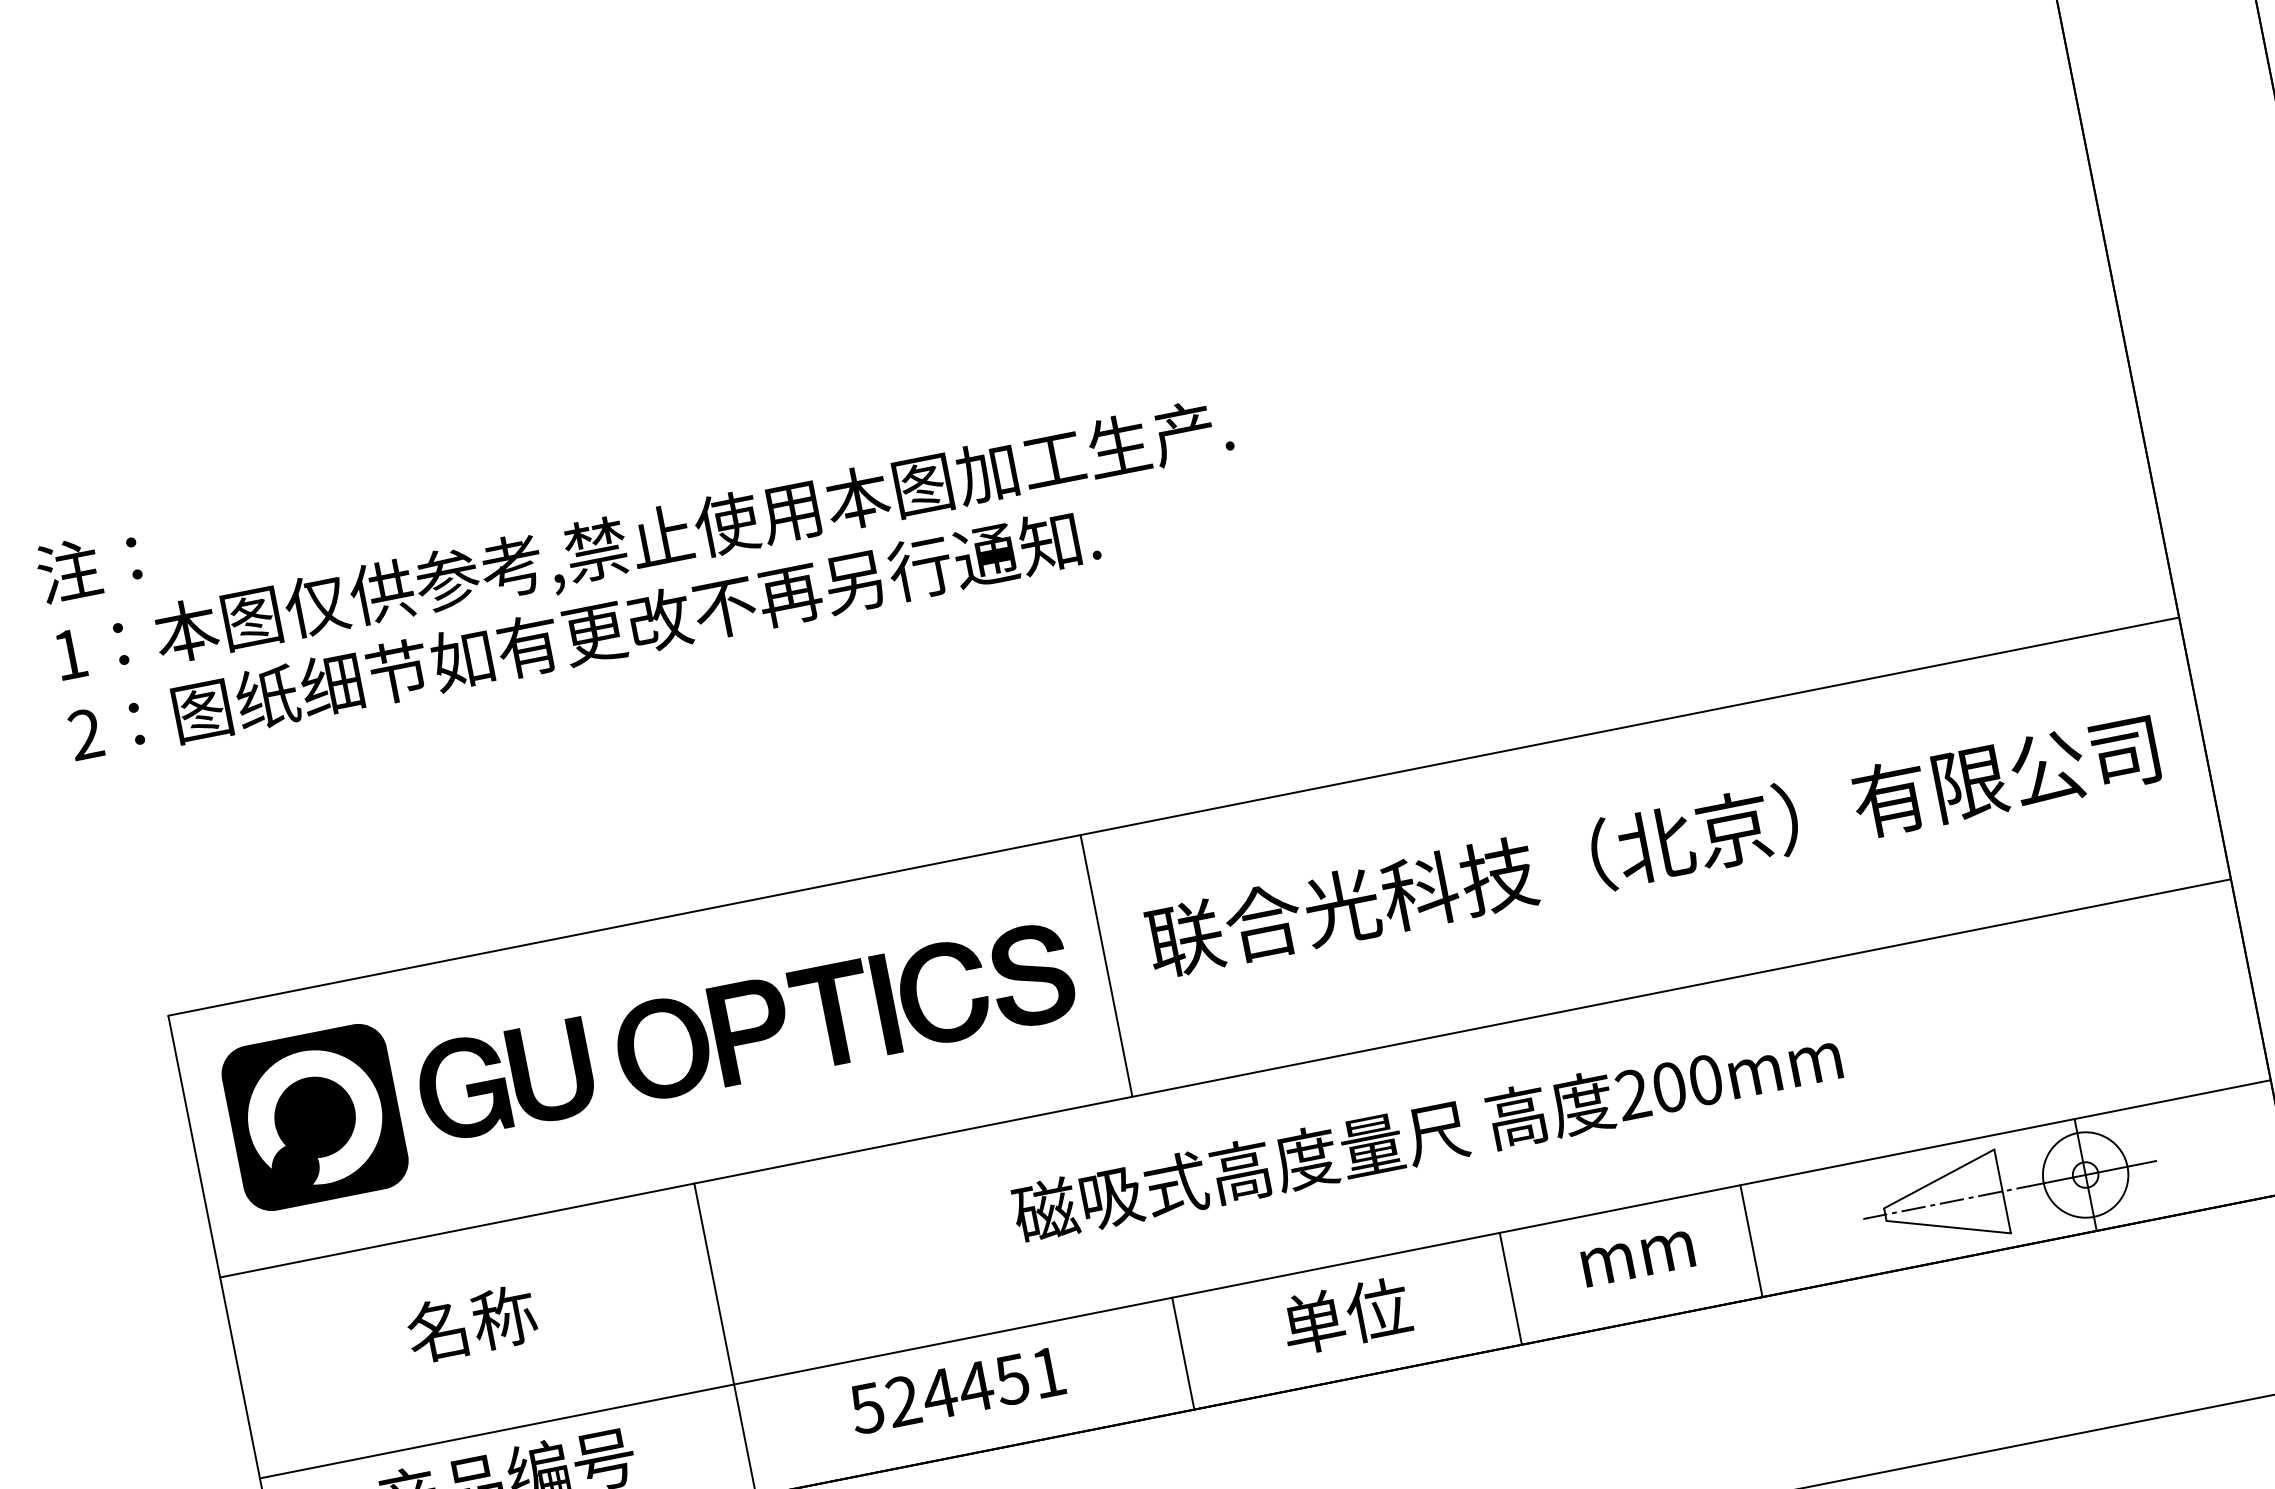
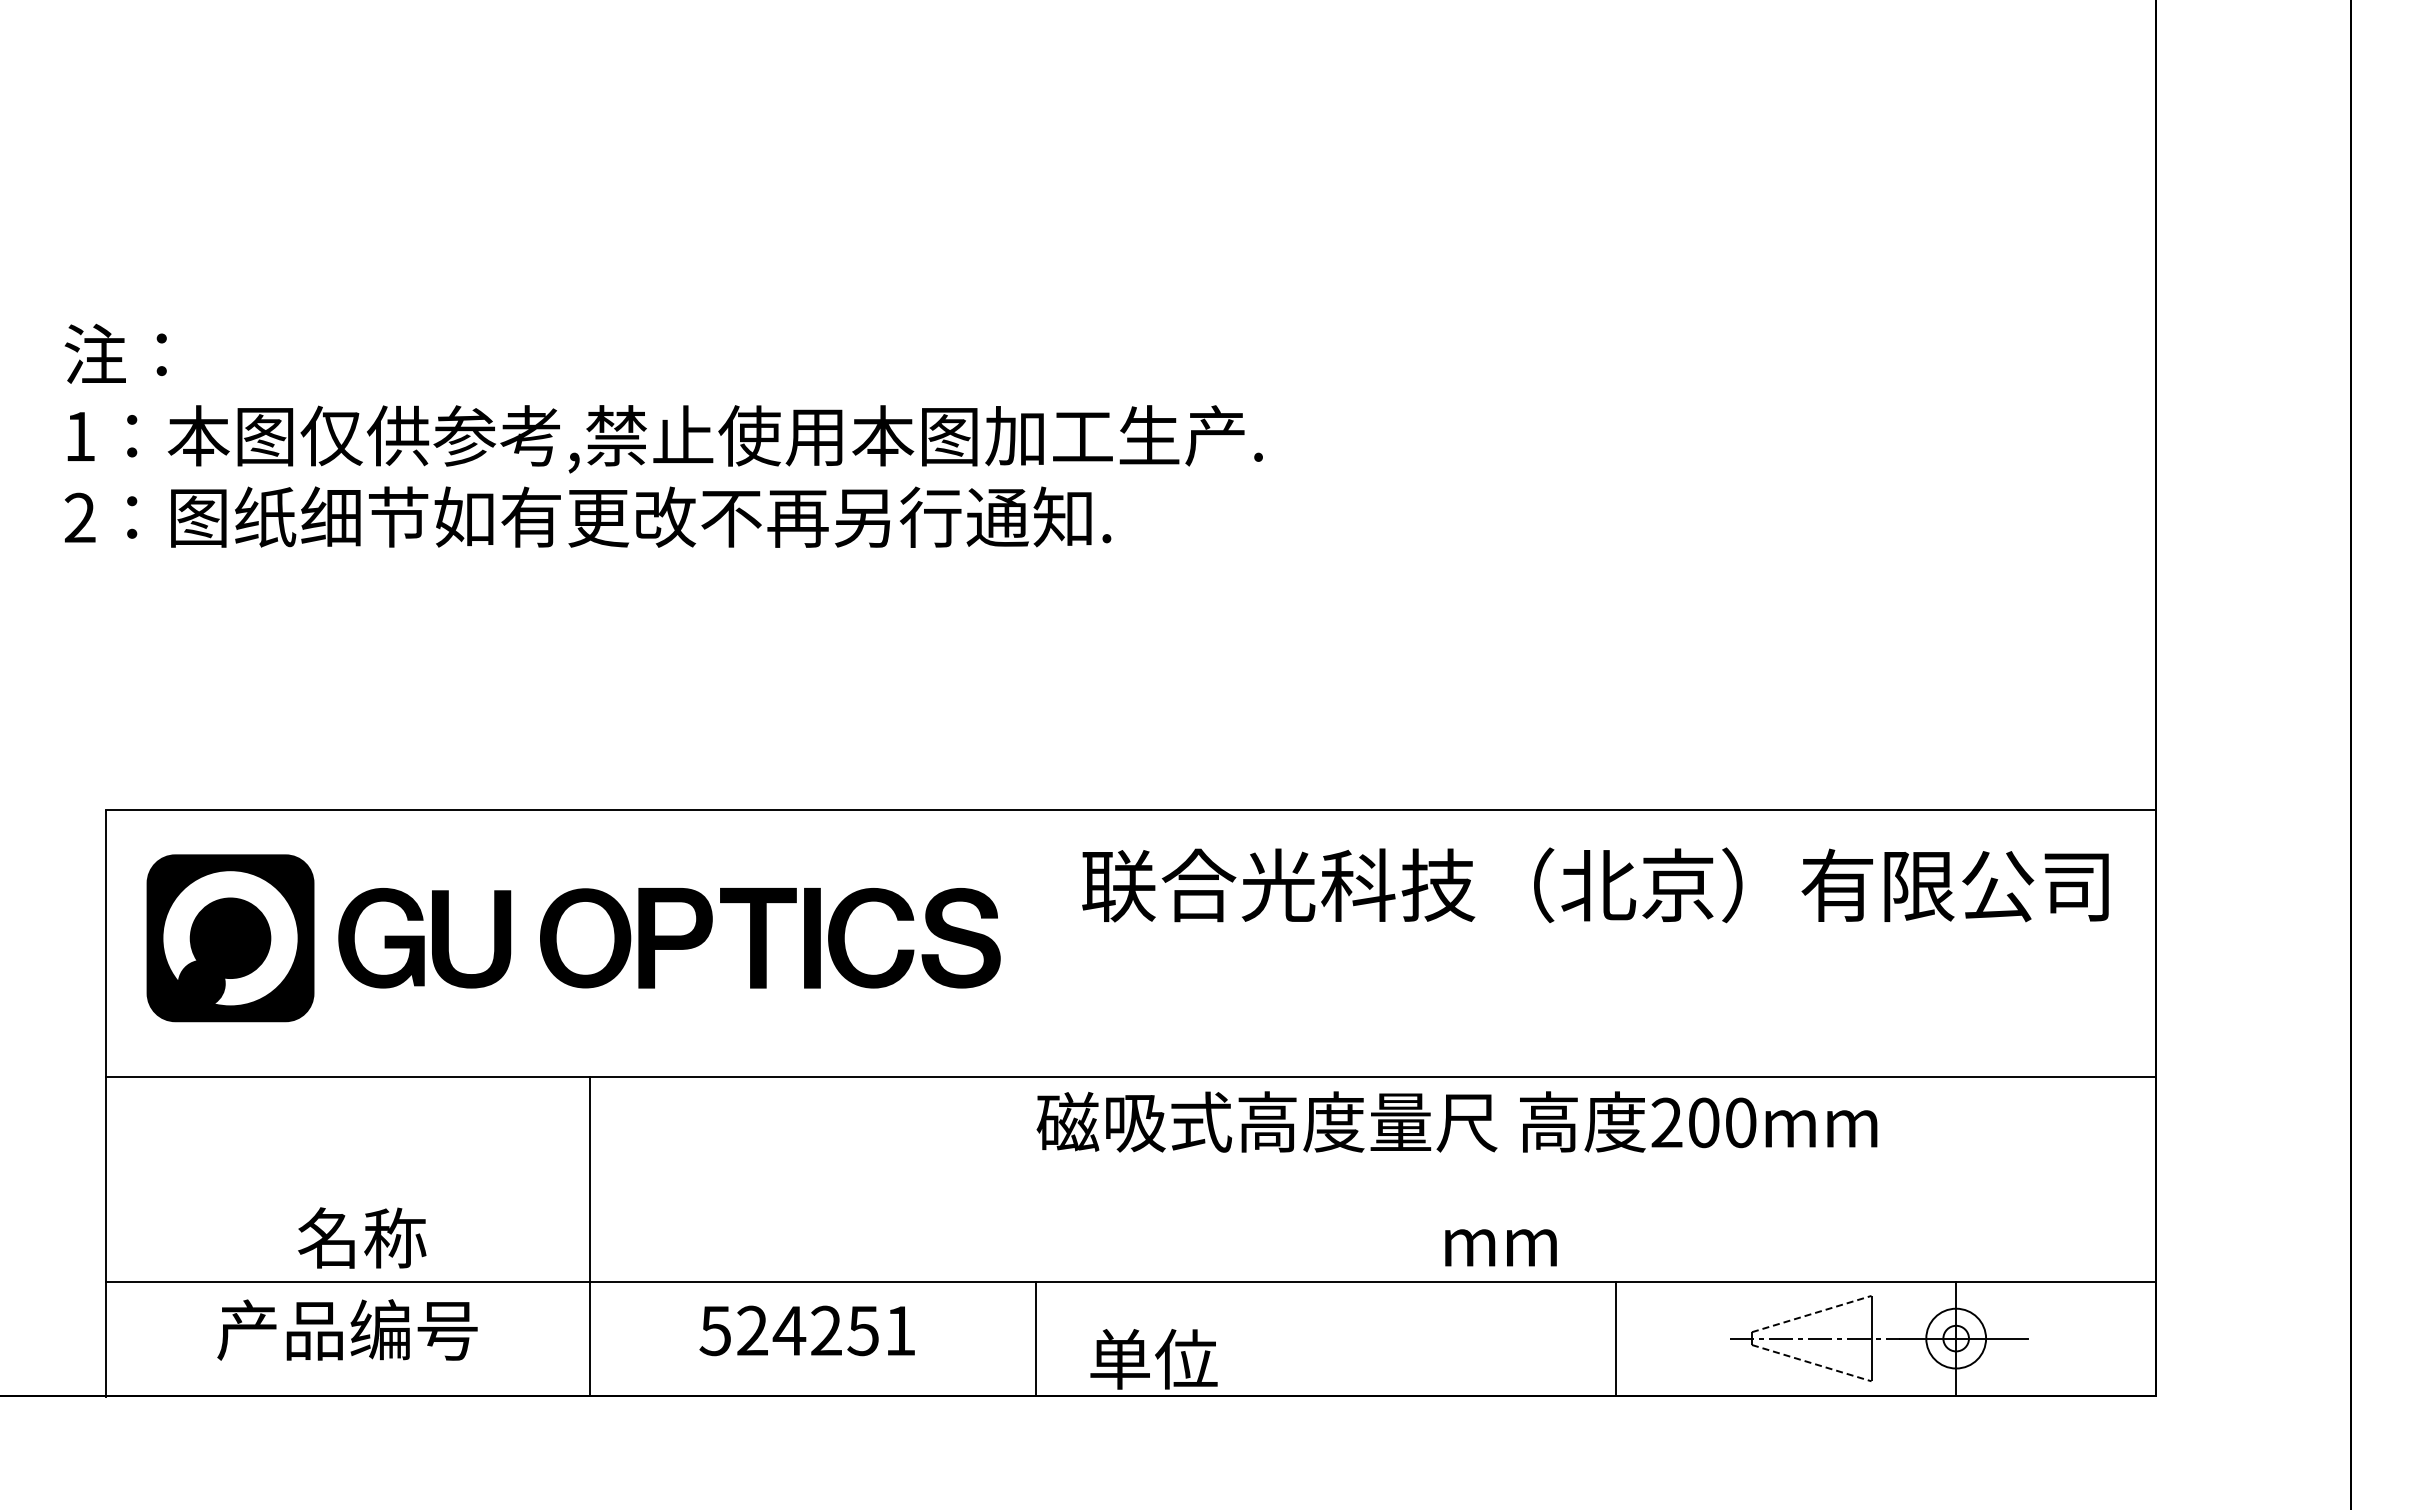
text: (1652, 845) -> (1595, 885), moved
line: (1106, 964) -> (1036, 941), removed
text: (1426, 1134) -> (1456, 1121), moved
circle: (2084, 1175) -> (1955, 1338), size x0.7
line: (1939, 1178) -> (1812, 1313), solid -> dashed
line: (1949, 1227) -> (1812, 1363), solid -> dashed
text: (1637, 1258) -> (1500, 1247), moved
line: (1511, 1288) -> (1370, 1338), removed
text: (1346, 1316) -> (1153, 1359), moved
text: (472, 1323) -> (362, 1237), moved
text: (975, 1386) -> (826, 1330), 524451 -> 524251

